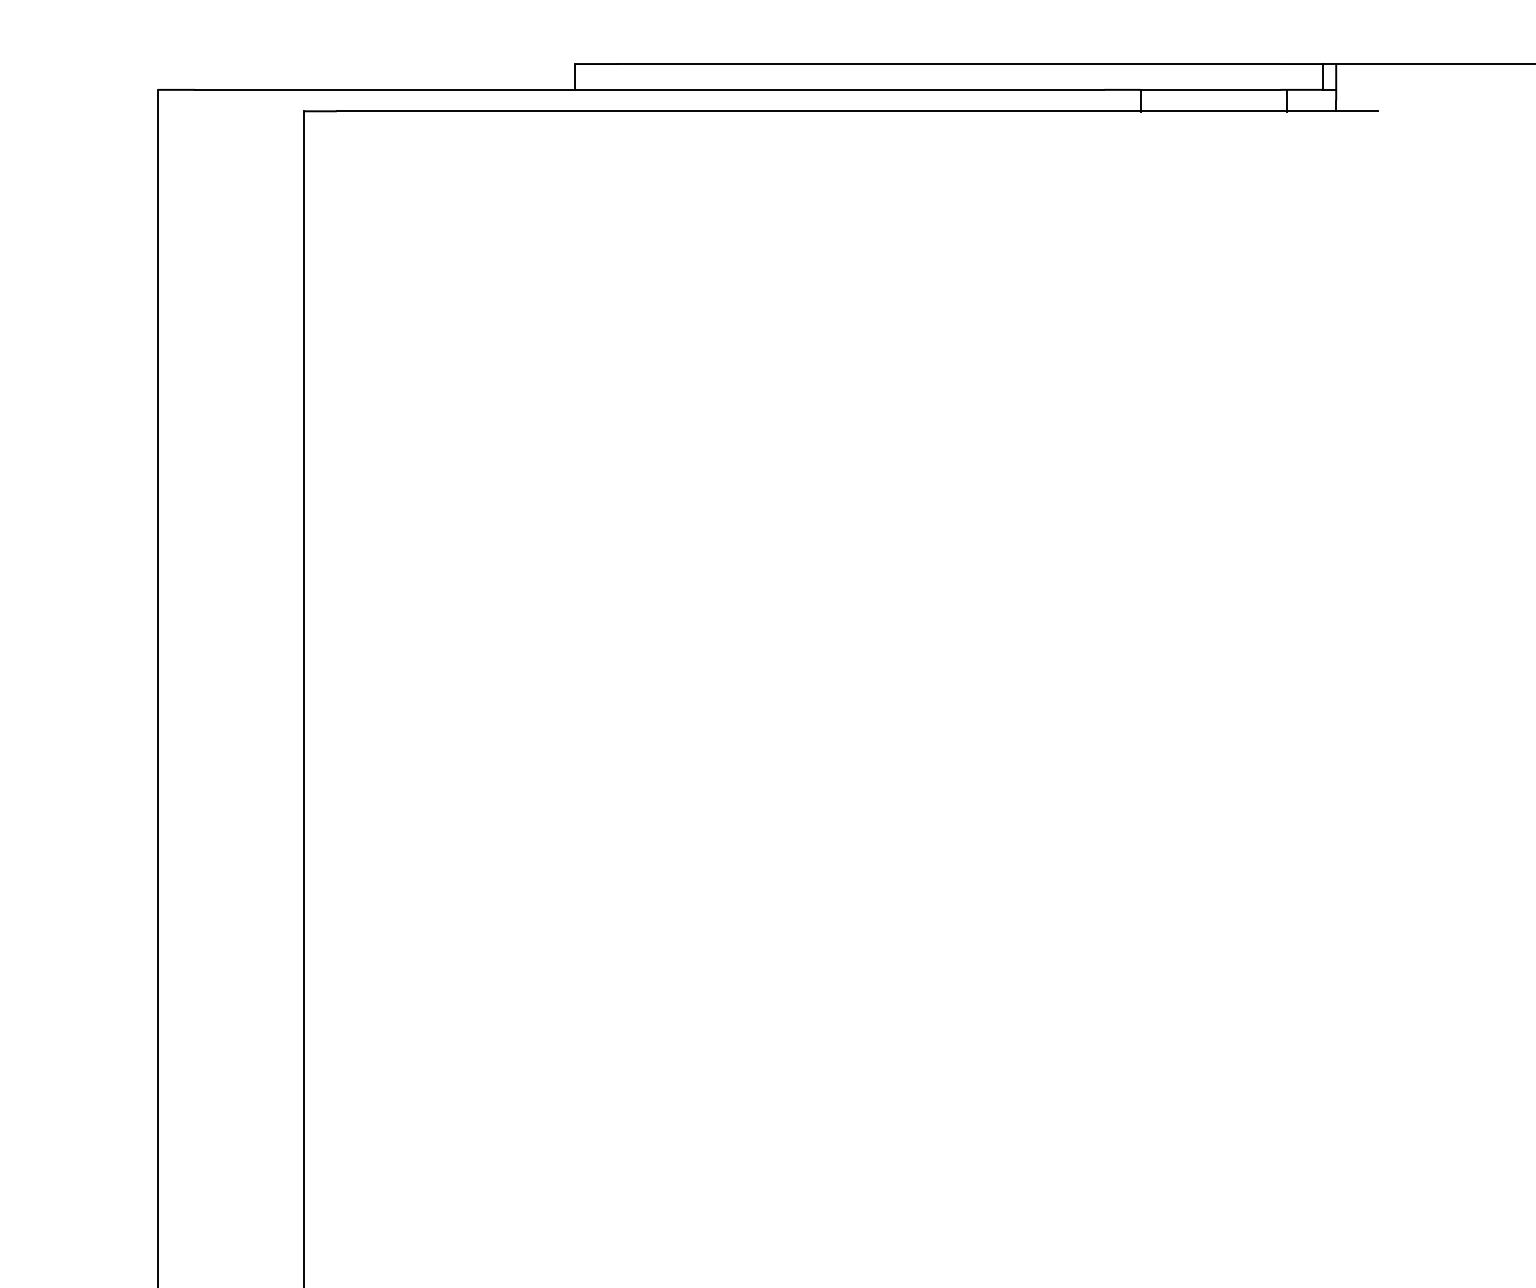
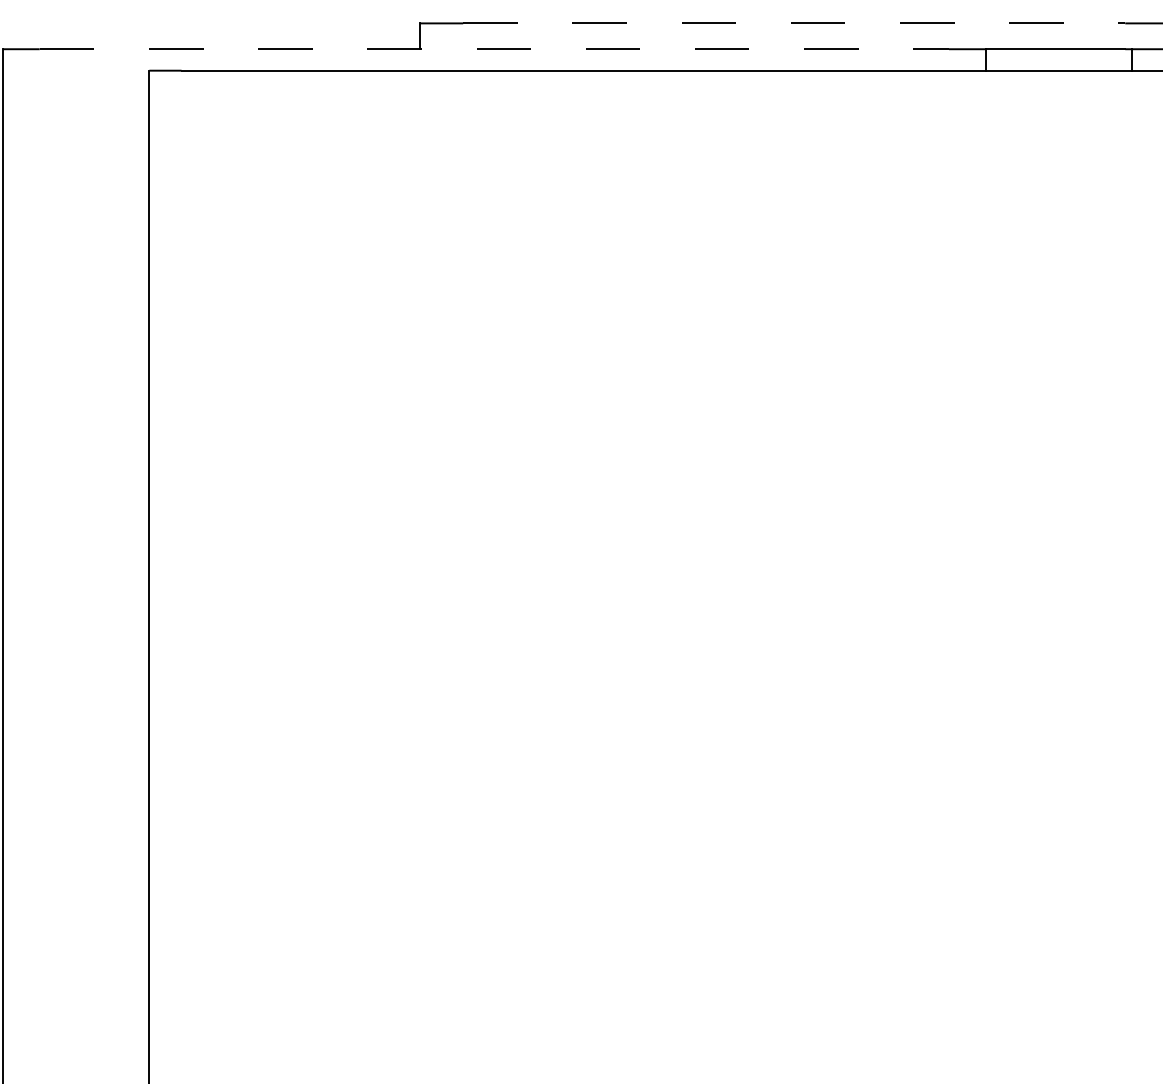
line: (949, 64) -> (794, 23), solid -> dashed
line: (649, 89) -> (494, 48), solid -> dashed

